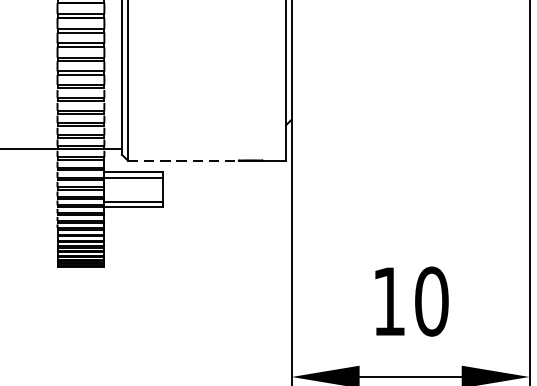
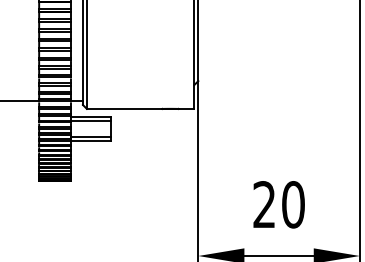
line: (183, 159) -> (124, 108), dashed -> solid
text: (387, 301) -> (263, 204), 10 -> 20

